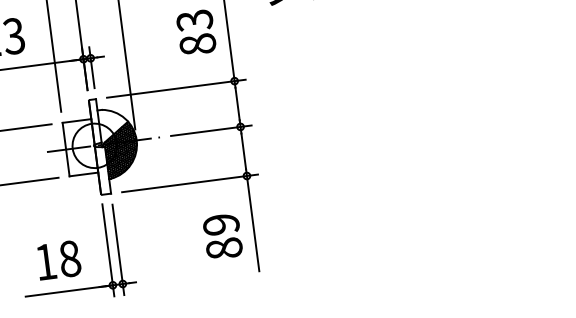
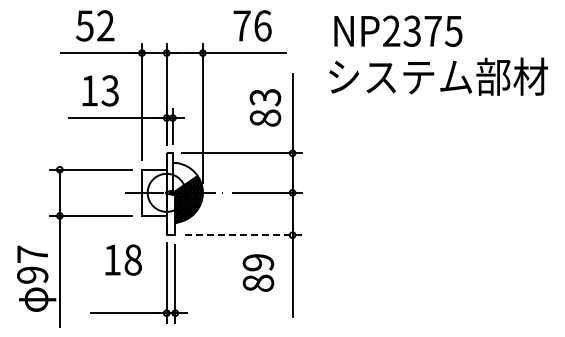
line: (190, 183) -> (243, 235), solid -> dashed
text: (222, 236) -> (258, 272), moved
text: (58, 259) -> (123, 259), moved

